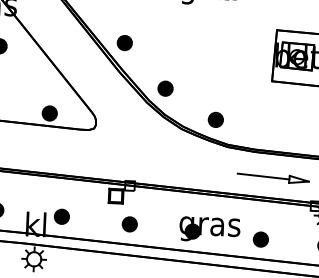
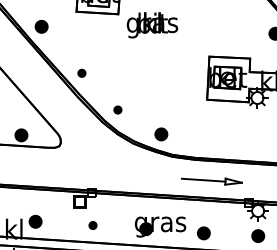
part: (124, 43) -> (81, 73), size x0.6
part: (165, 87) -> (117, 109), size x0.6
part: (129, 224) -> (92, 225), size x0.6

